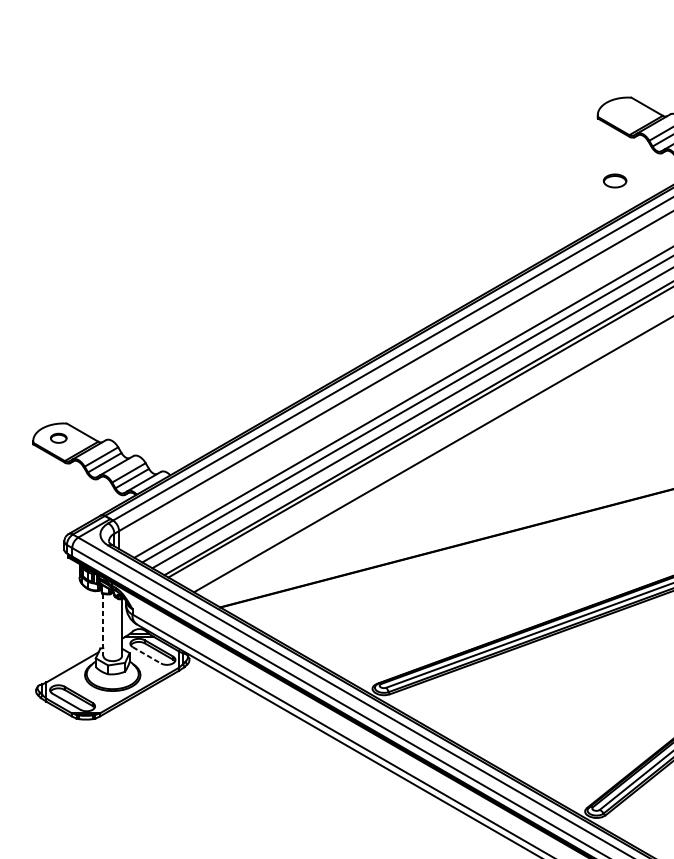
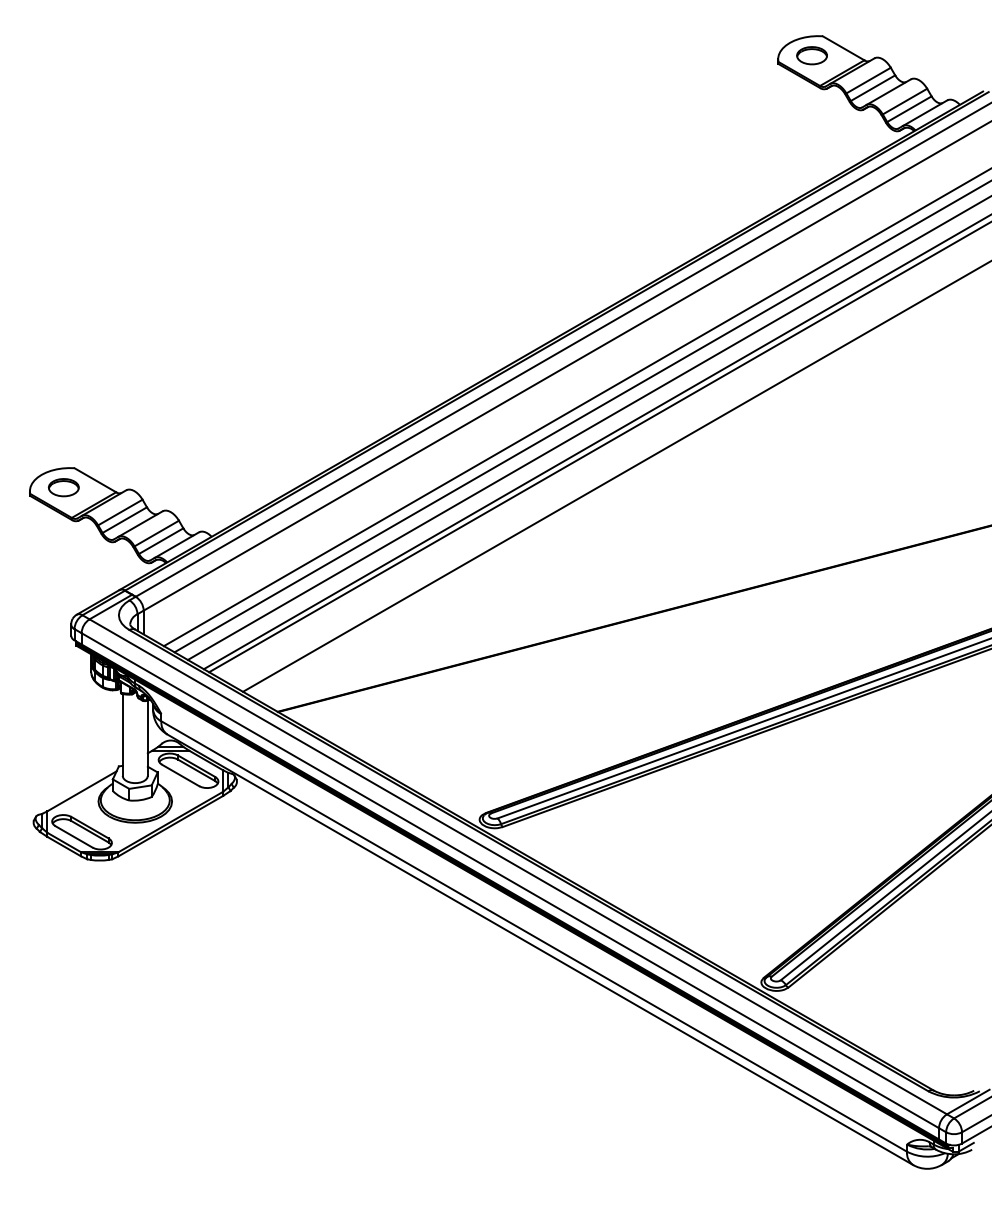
part: (614, 180) -> (811, 55), moved
part: (58, 438) -> (63, 487), size x1.43
line: (103, 625) -> (122, 735), dashed -> solid
line: (146, 655) -> (180, 775), dashed -> solid

